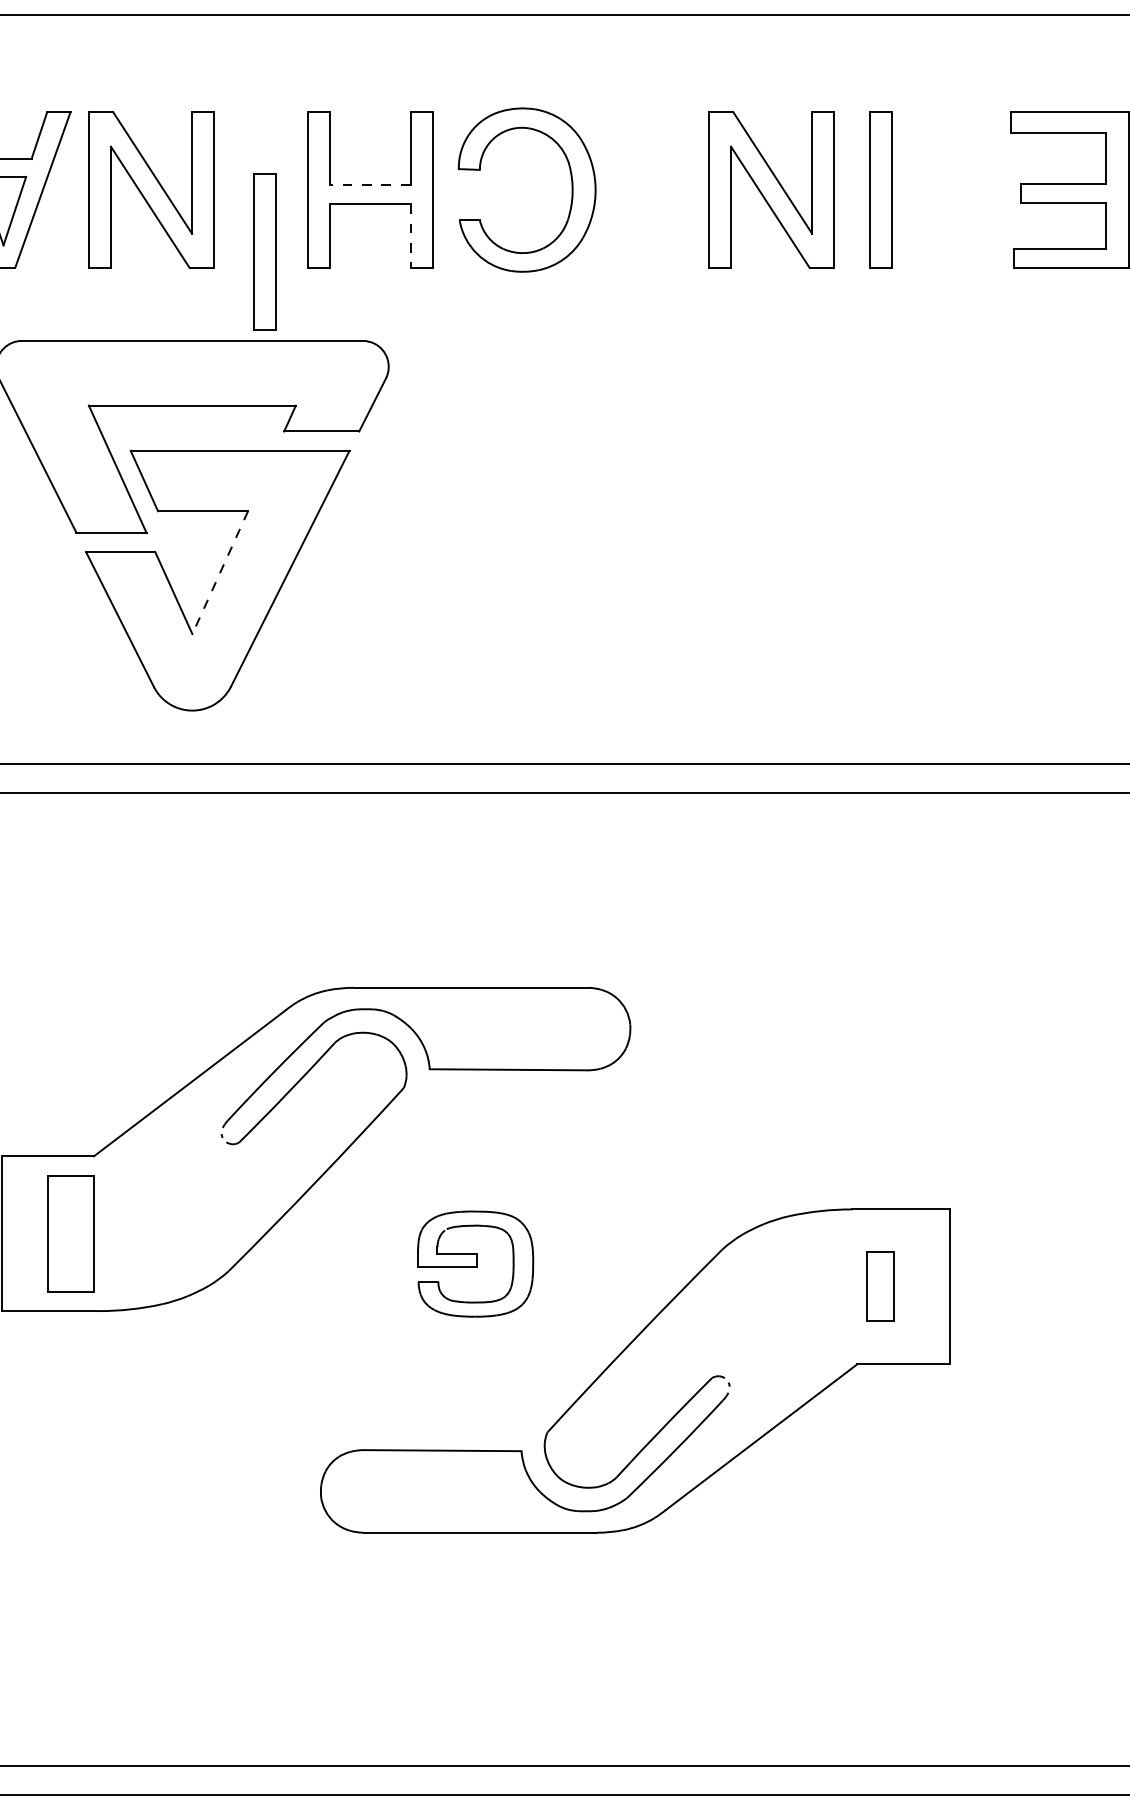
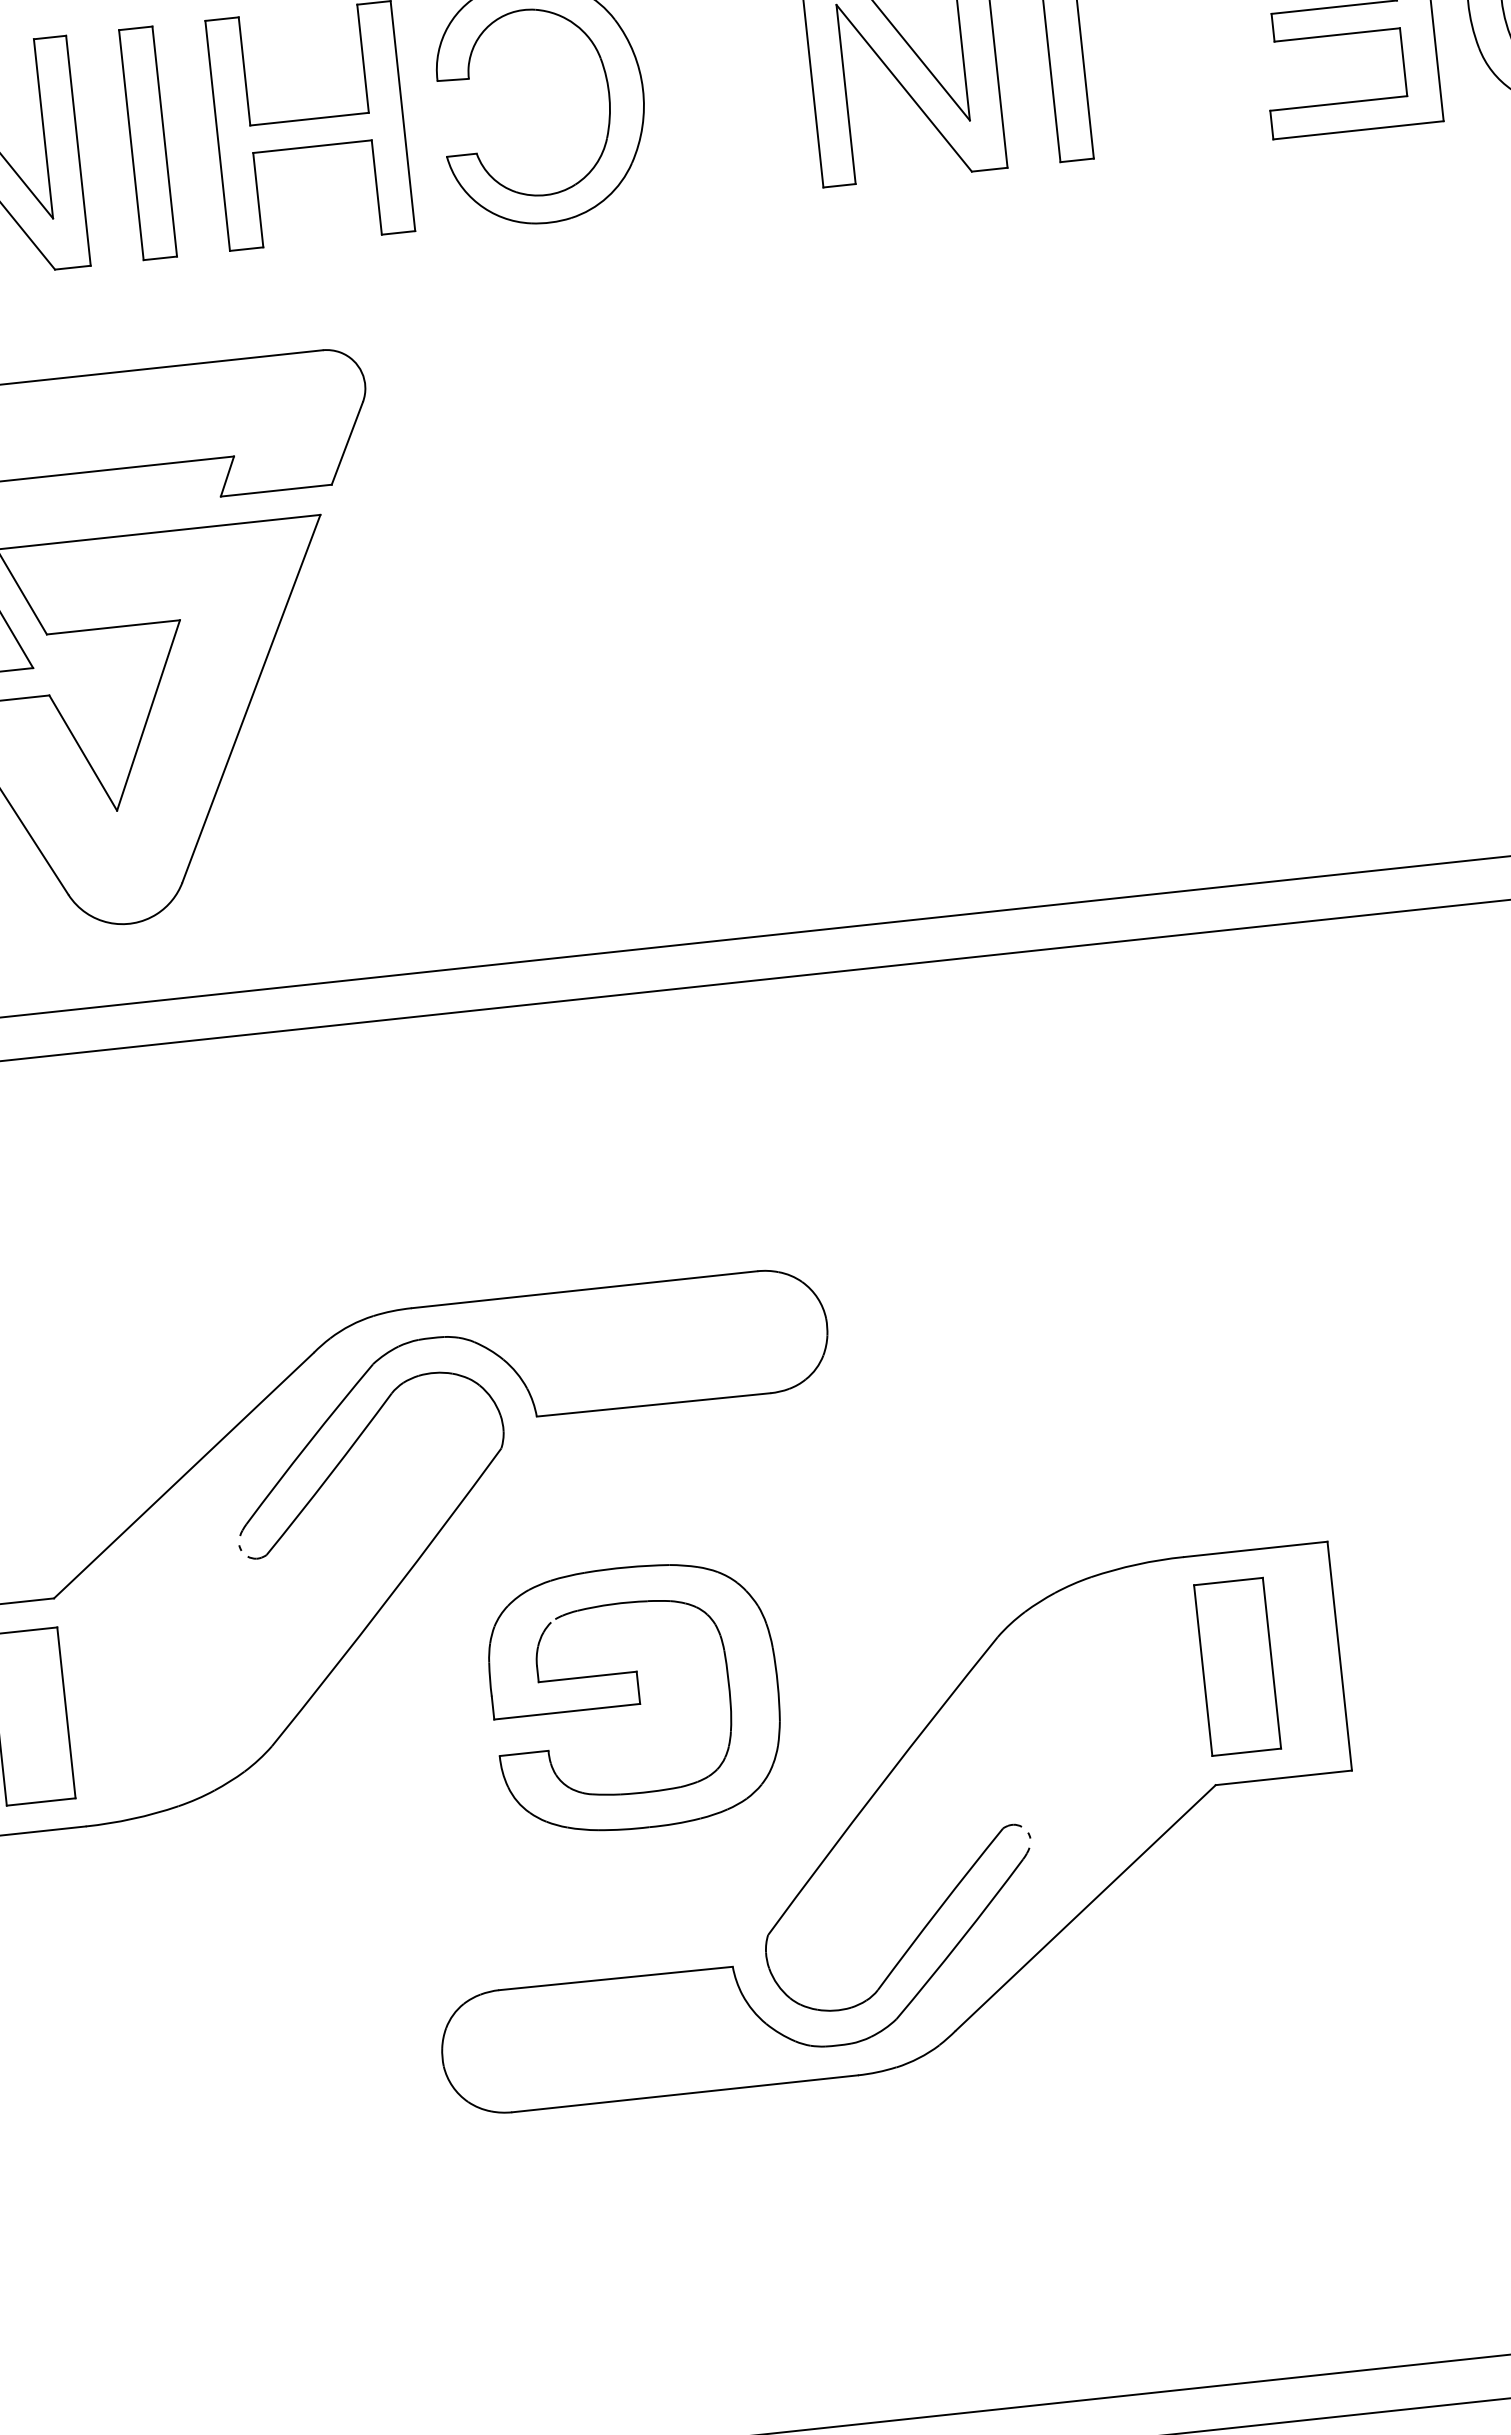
line: (370, 185) -> (309, 119), dashed -> solid
line: (410, 235) -> (376, 186), dashed -> solid
part: (264, 251) -> (147, 142), moved
line: (220, 573) -> (149, 716), dashed -> solid
part: (475, 1263) -> (635, 1696), size x1.67
part: (880, 1286) -> (1237, 1666), size x1.67

